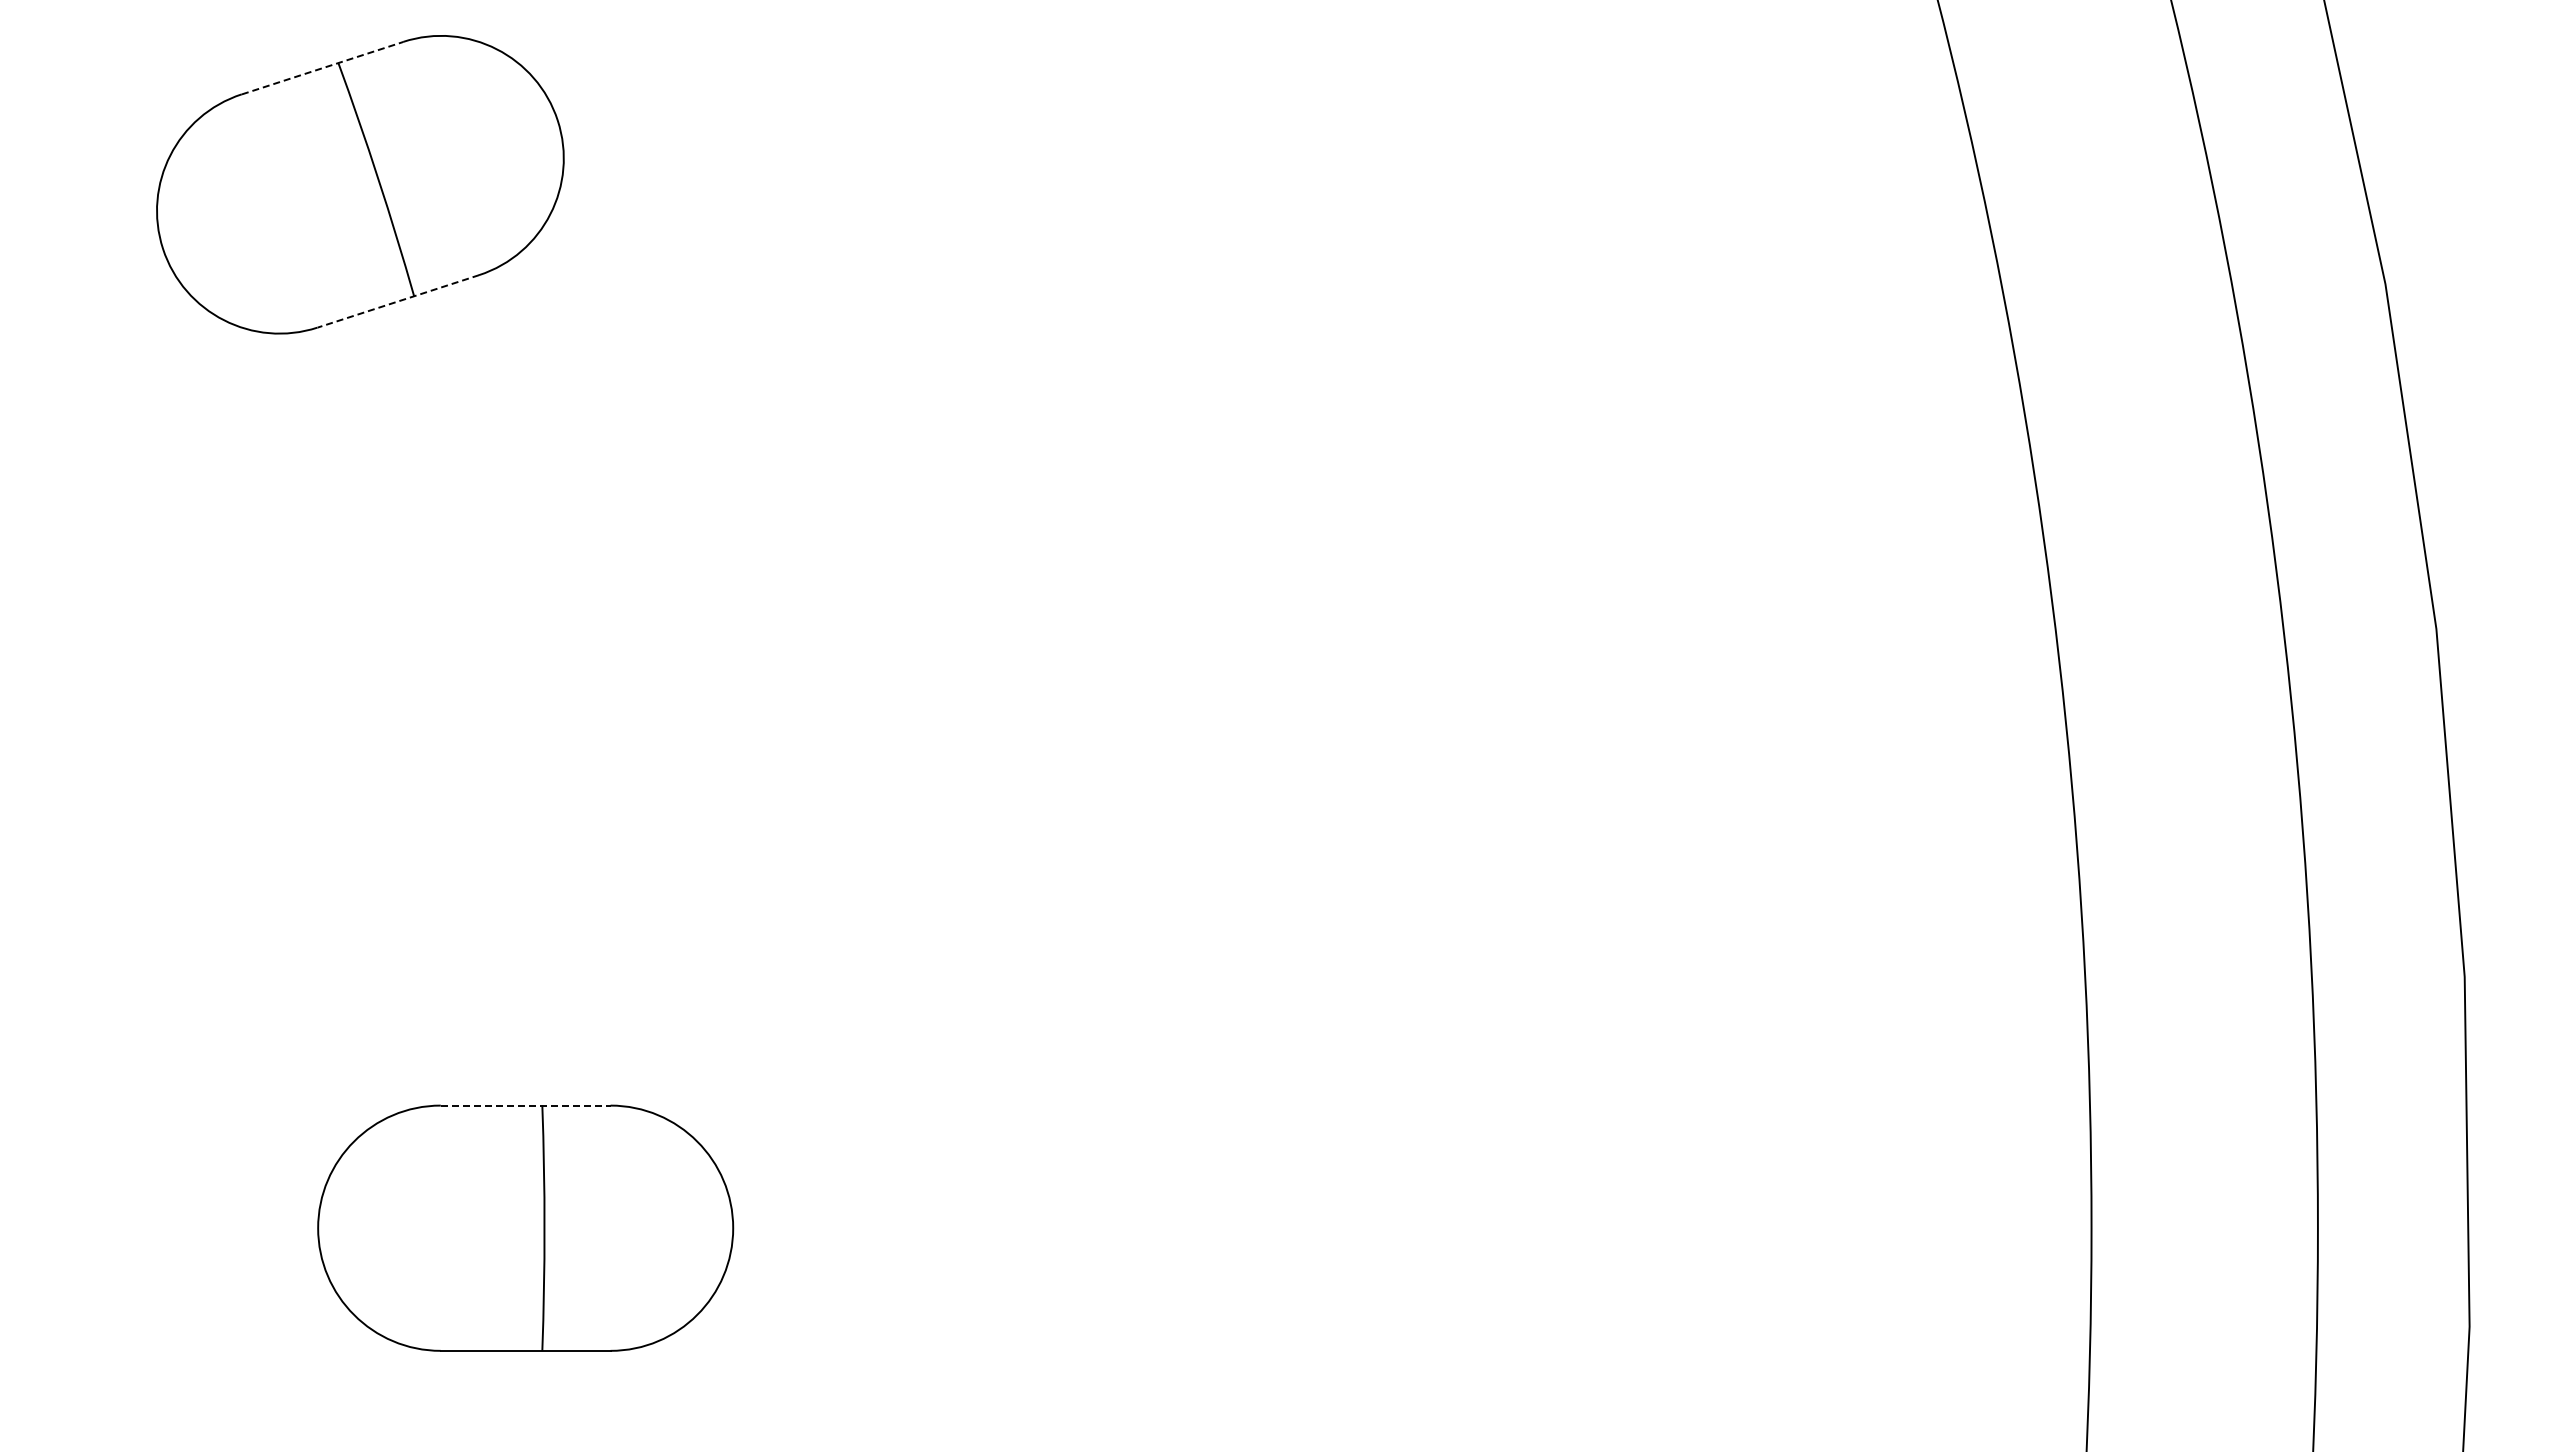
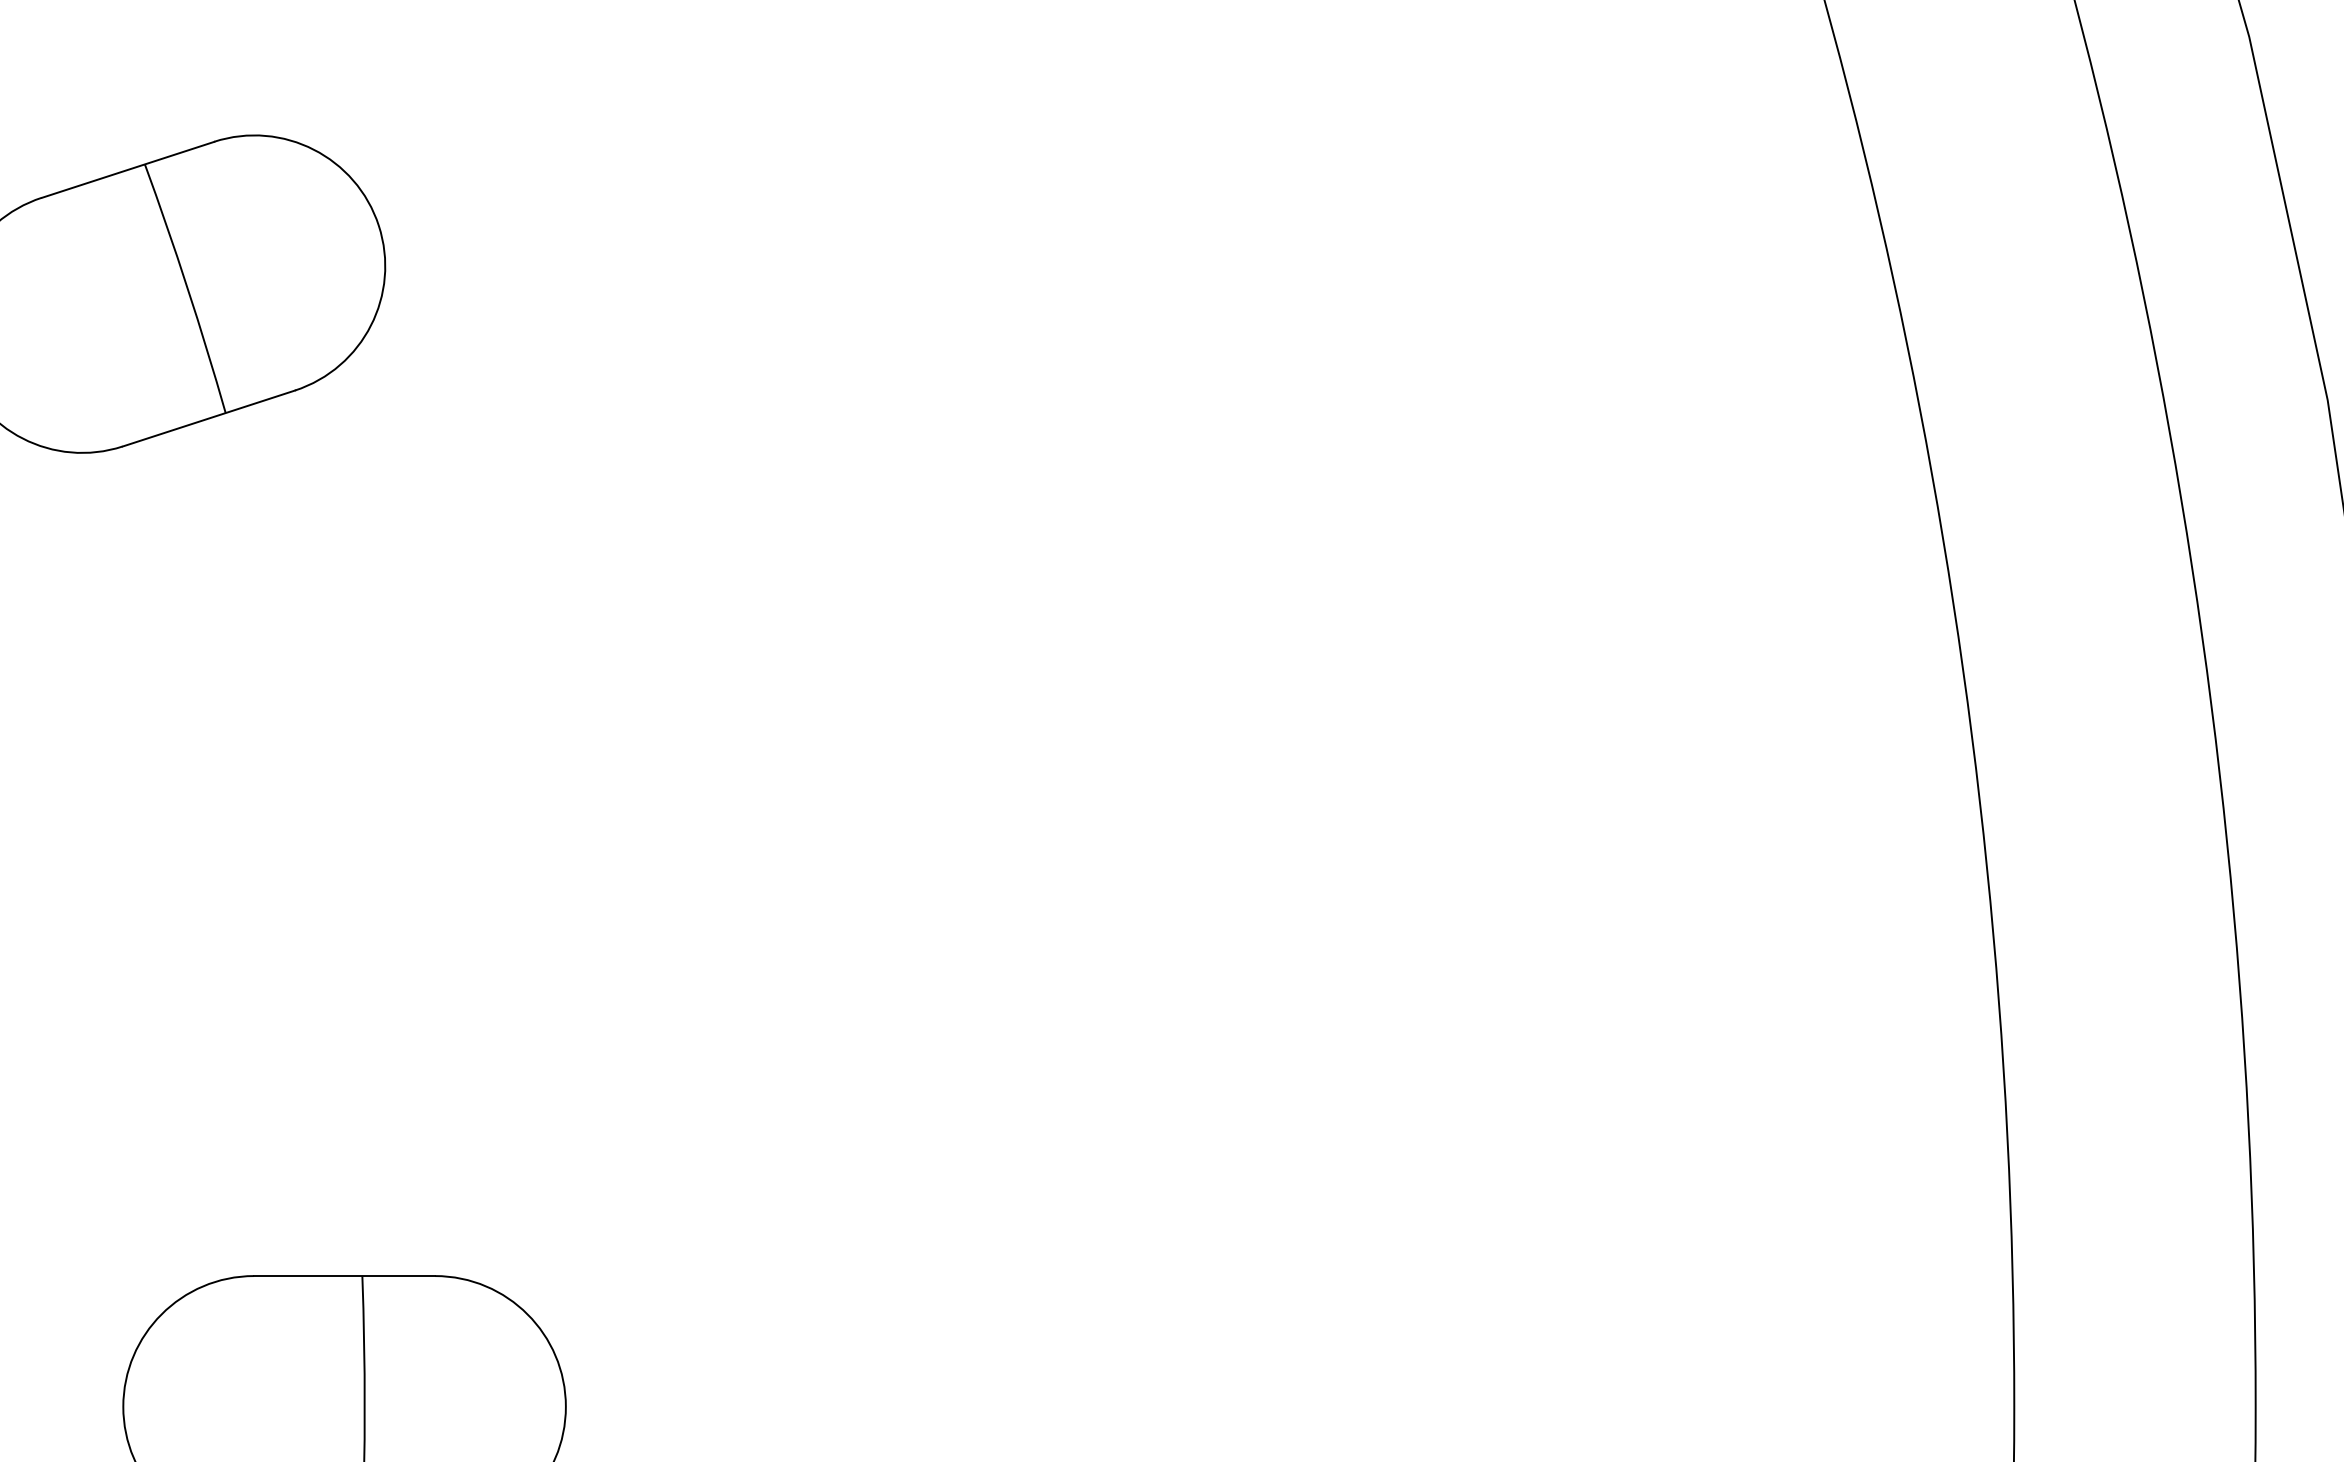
line: (322, 68) -> (127, 170), dashed -> solid
line: (398, 301) -> (208, 418), dashed -> solid
line: (525, 1105) -> (344, 1275), dashed -> solid

